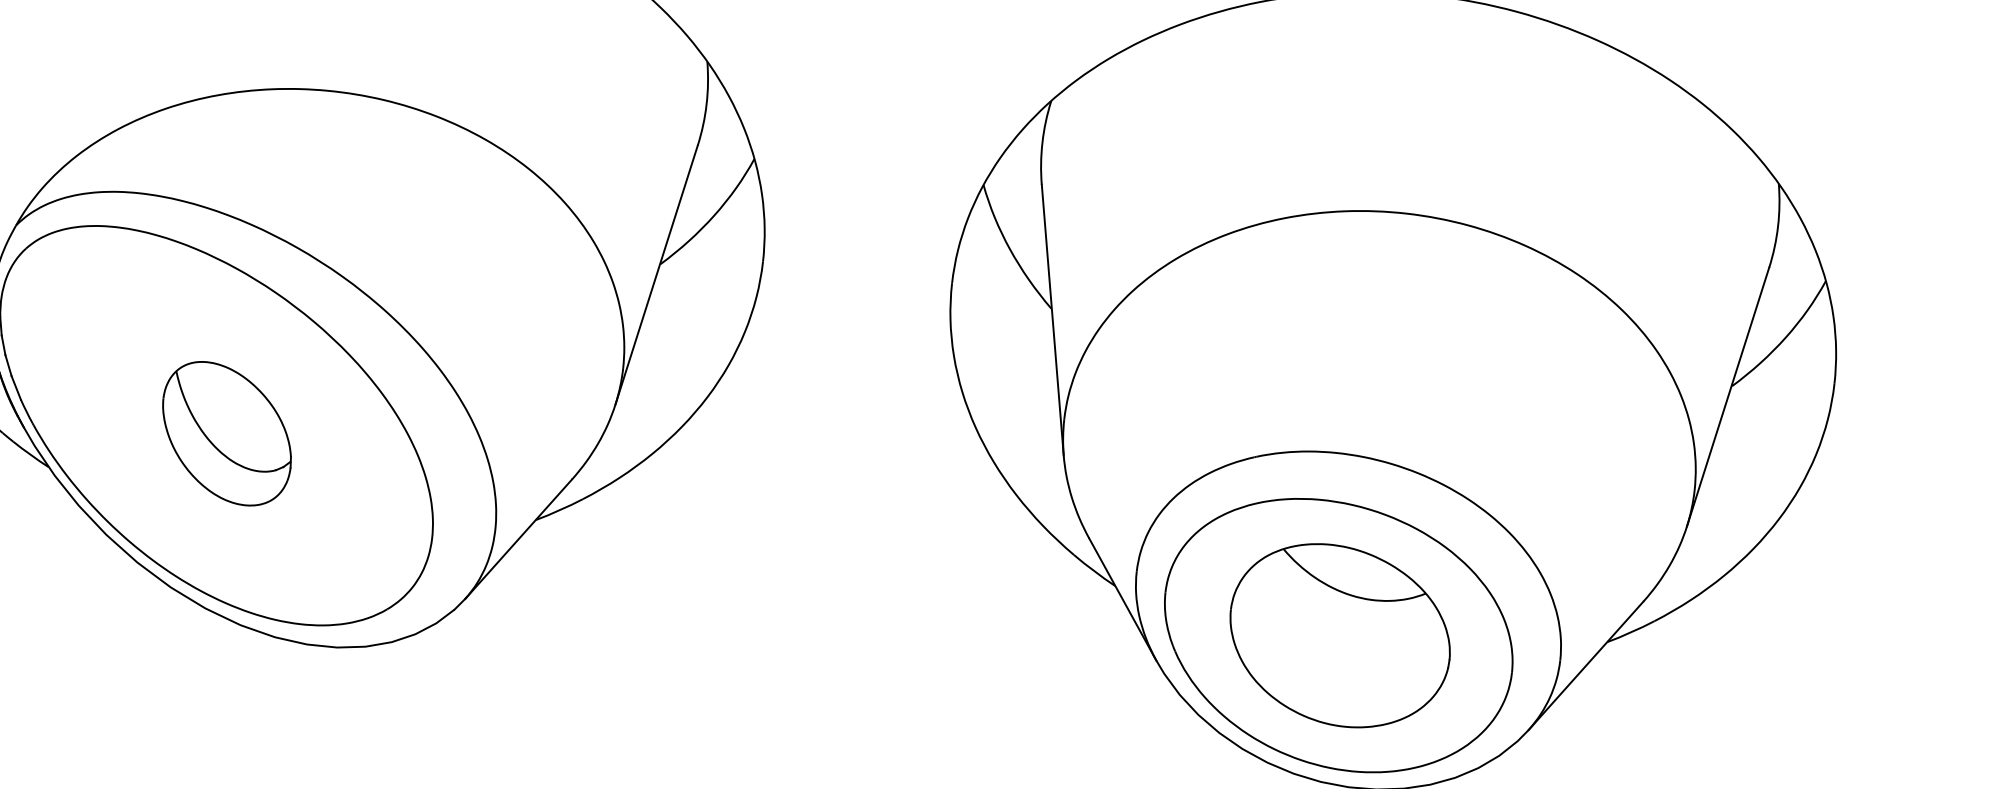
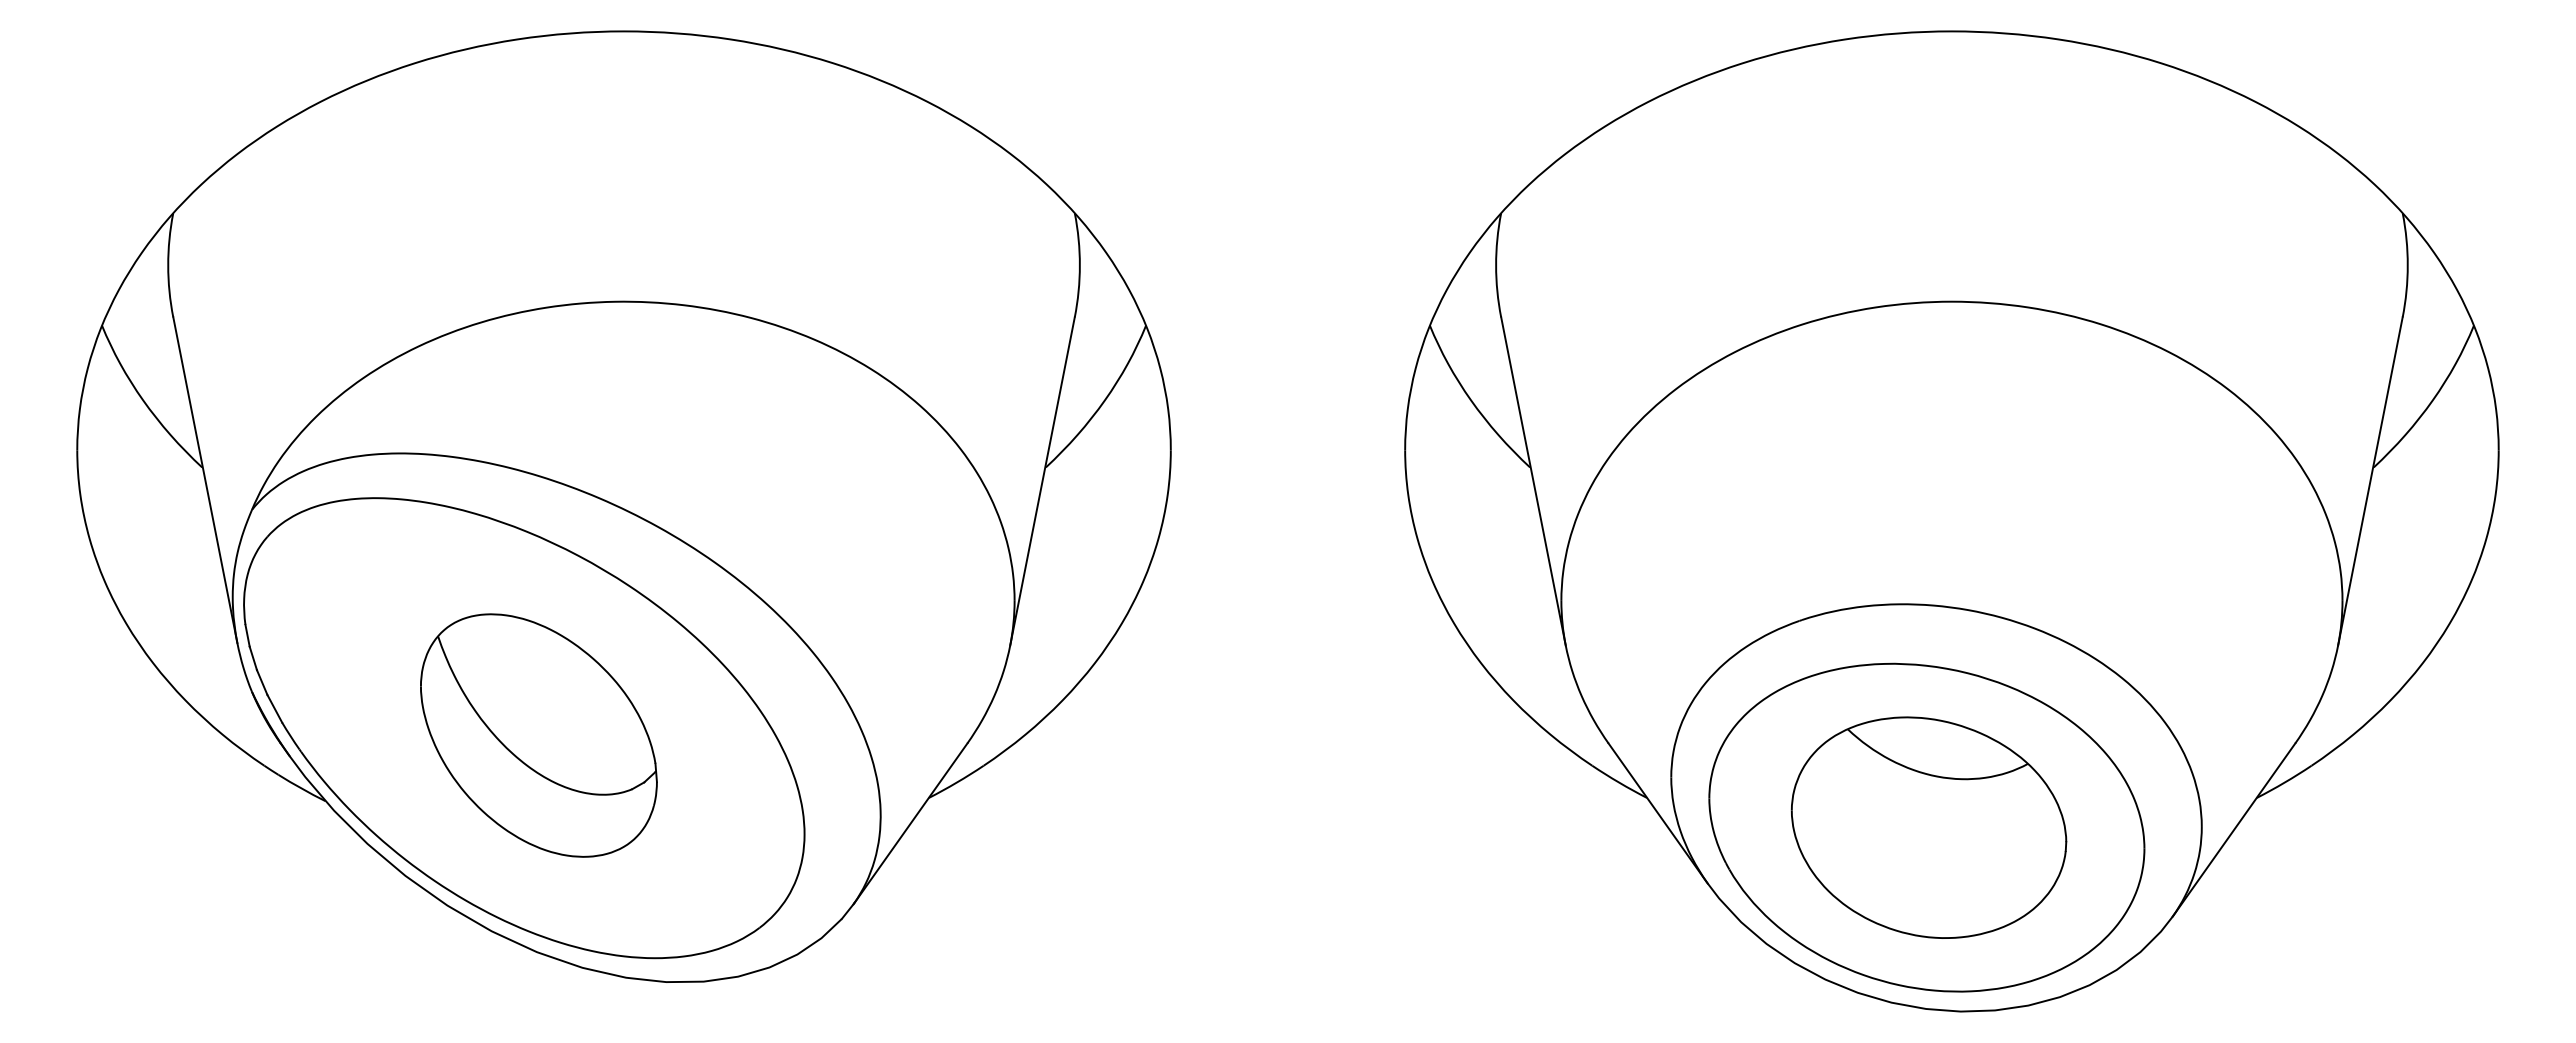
part: (226, 433) -> (538, 735), size x1.43

